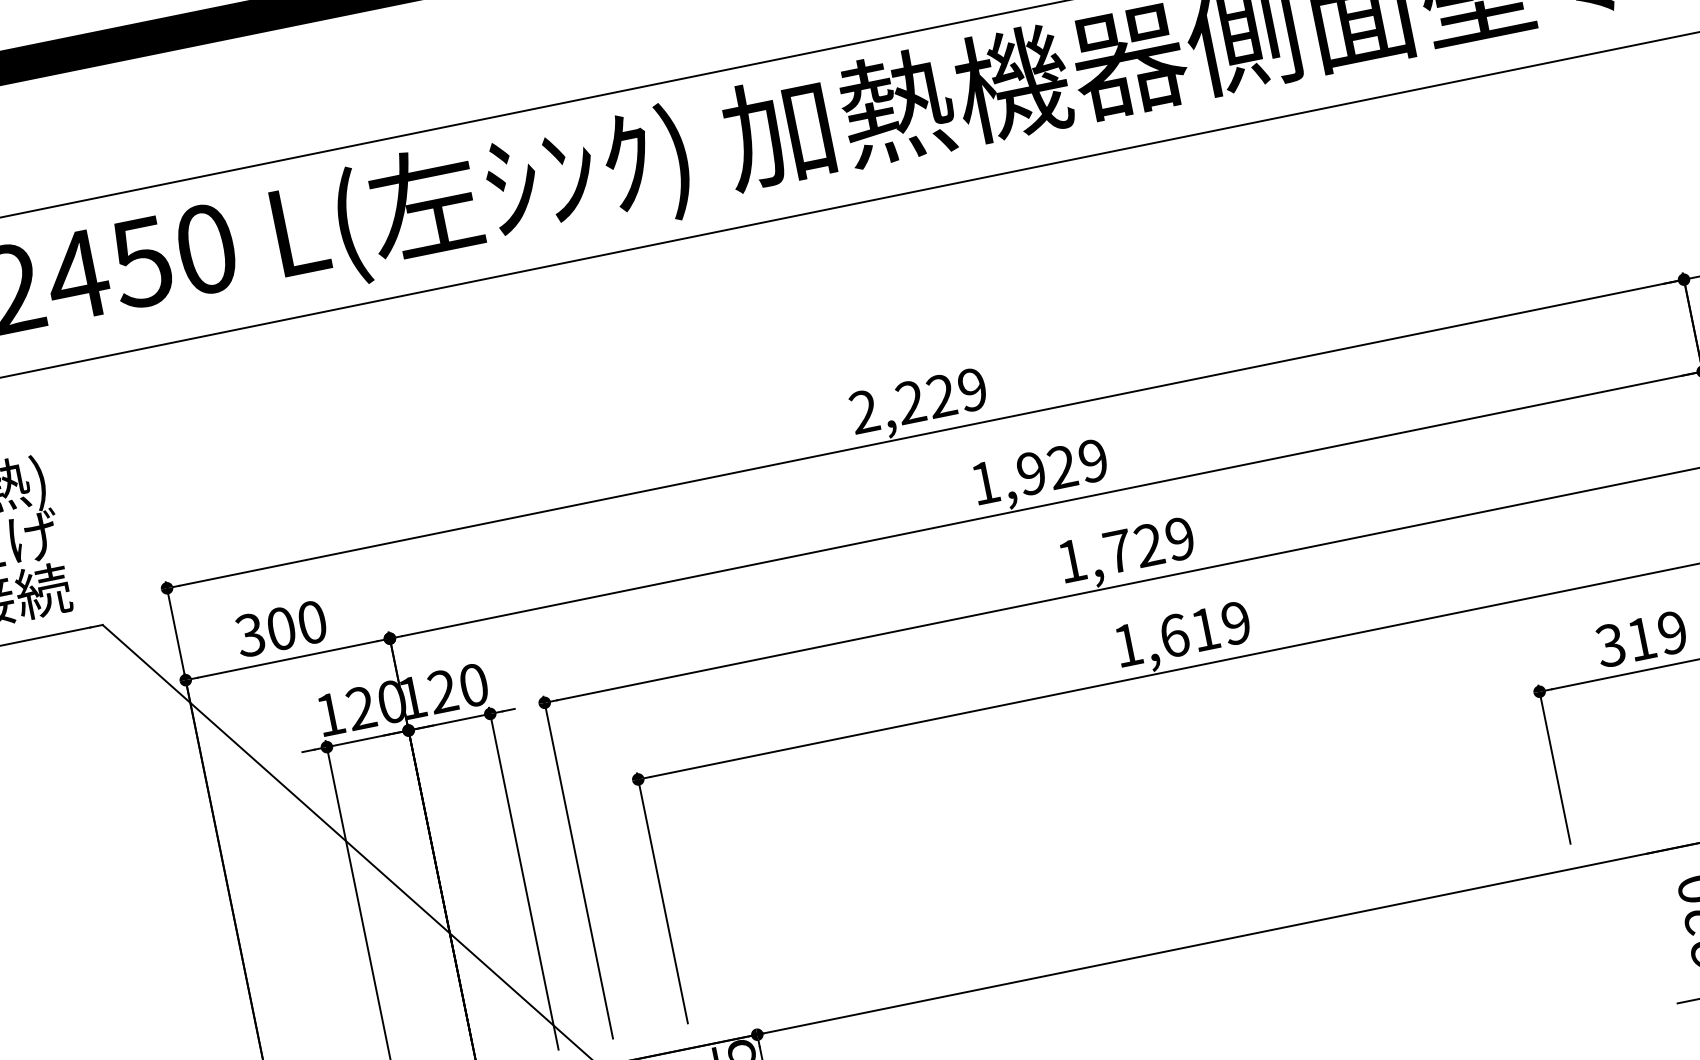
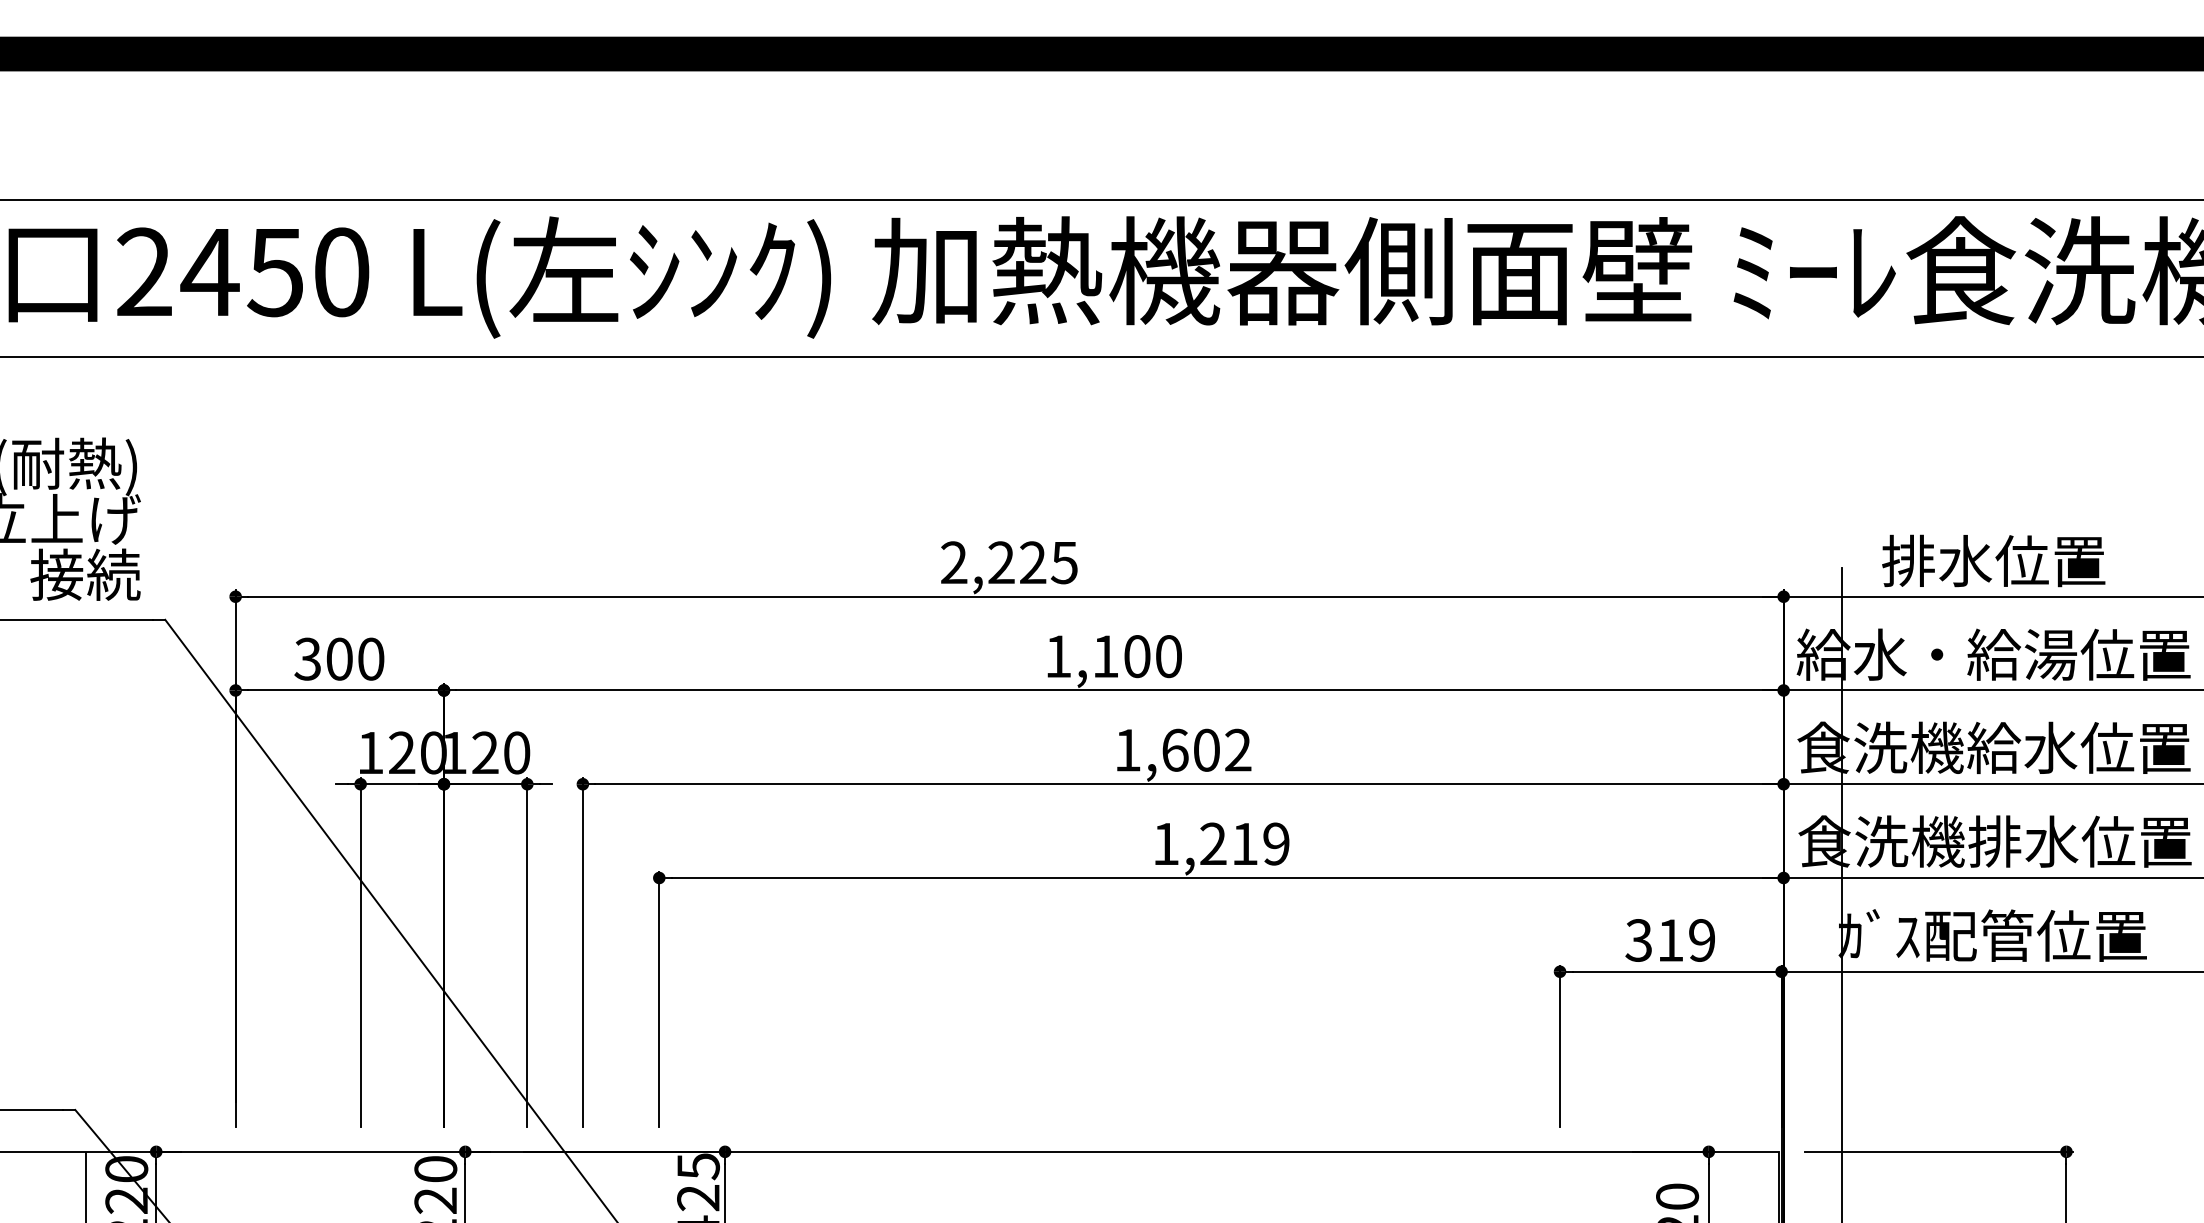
text: (971, 389) -> (1063, 562), 2,229 -> 2,225
text: (1061, 467) -> (1136, 656), 1,929 -> 1,100
text: (1148, 544) -> (1206, 749), 1,729 -> 1,602
text: (1174, 635) -> (1213, 843), 1,619 -> 1,219

